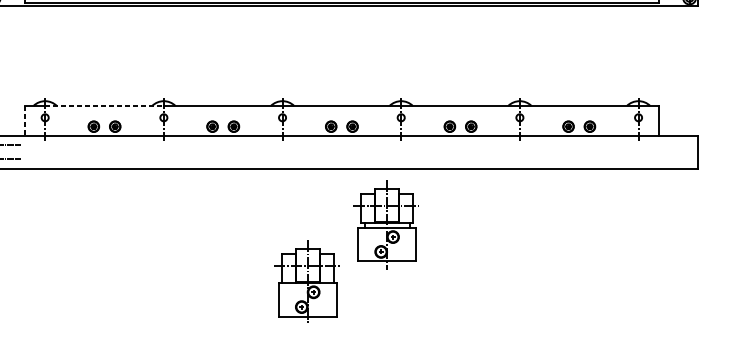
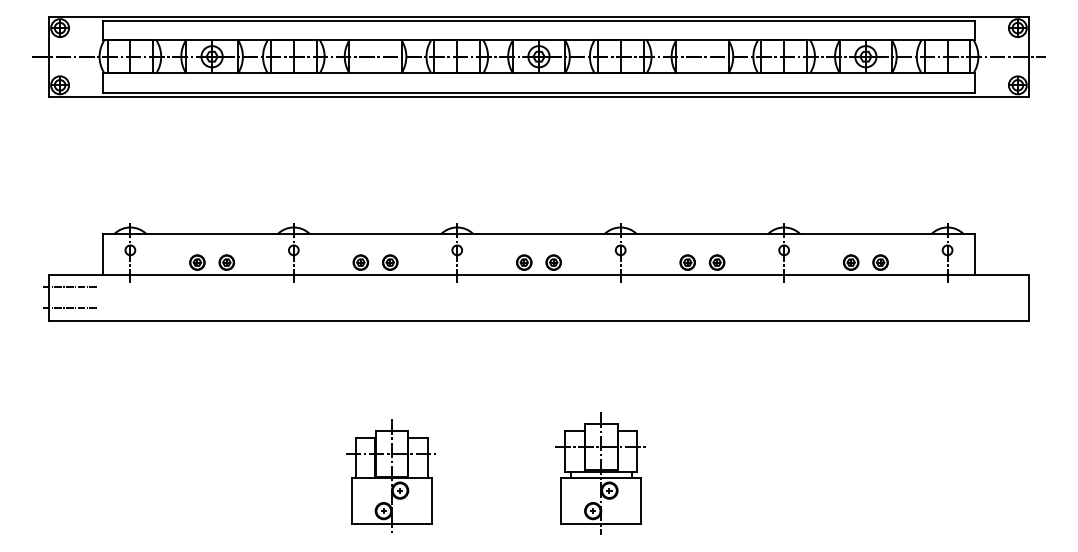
line: (104, 106) -> (212, 234), dashed -> solid
line: (24, 120) -> (102, 254), dashed -> solid
part: (386, 224) -> (600, 473), moved
part: (306, 281) -> (390, 475), moved

